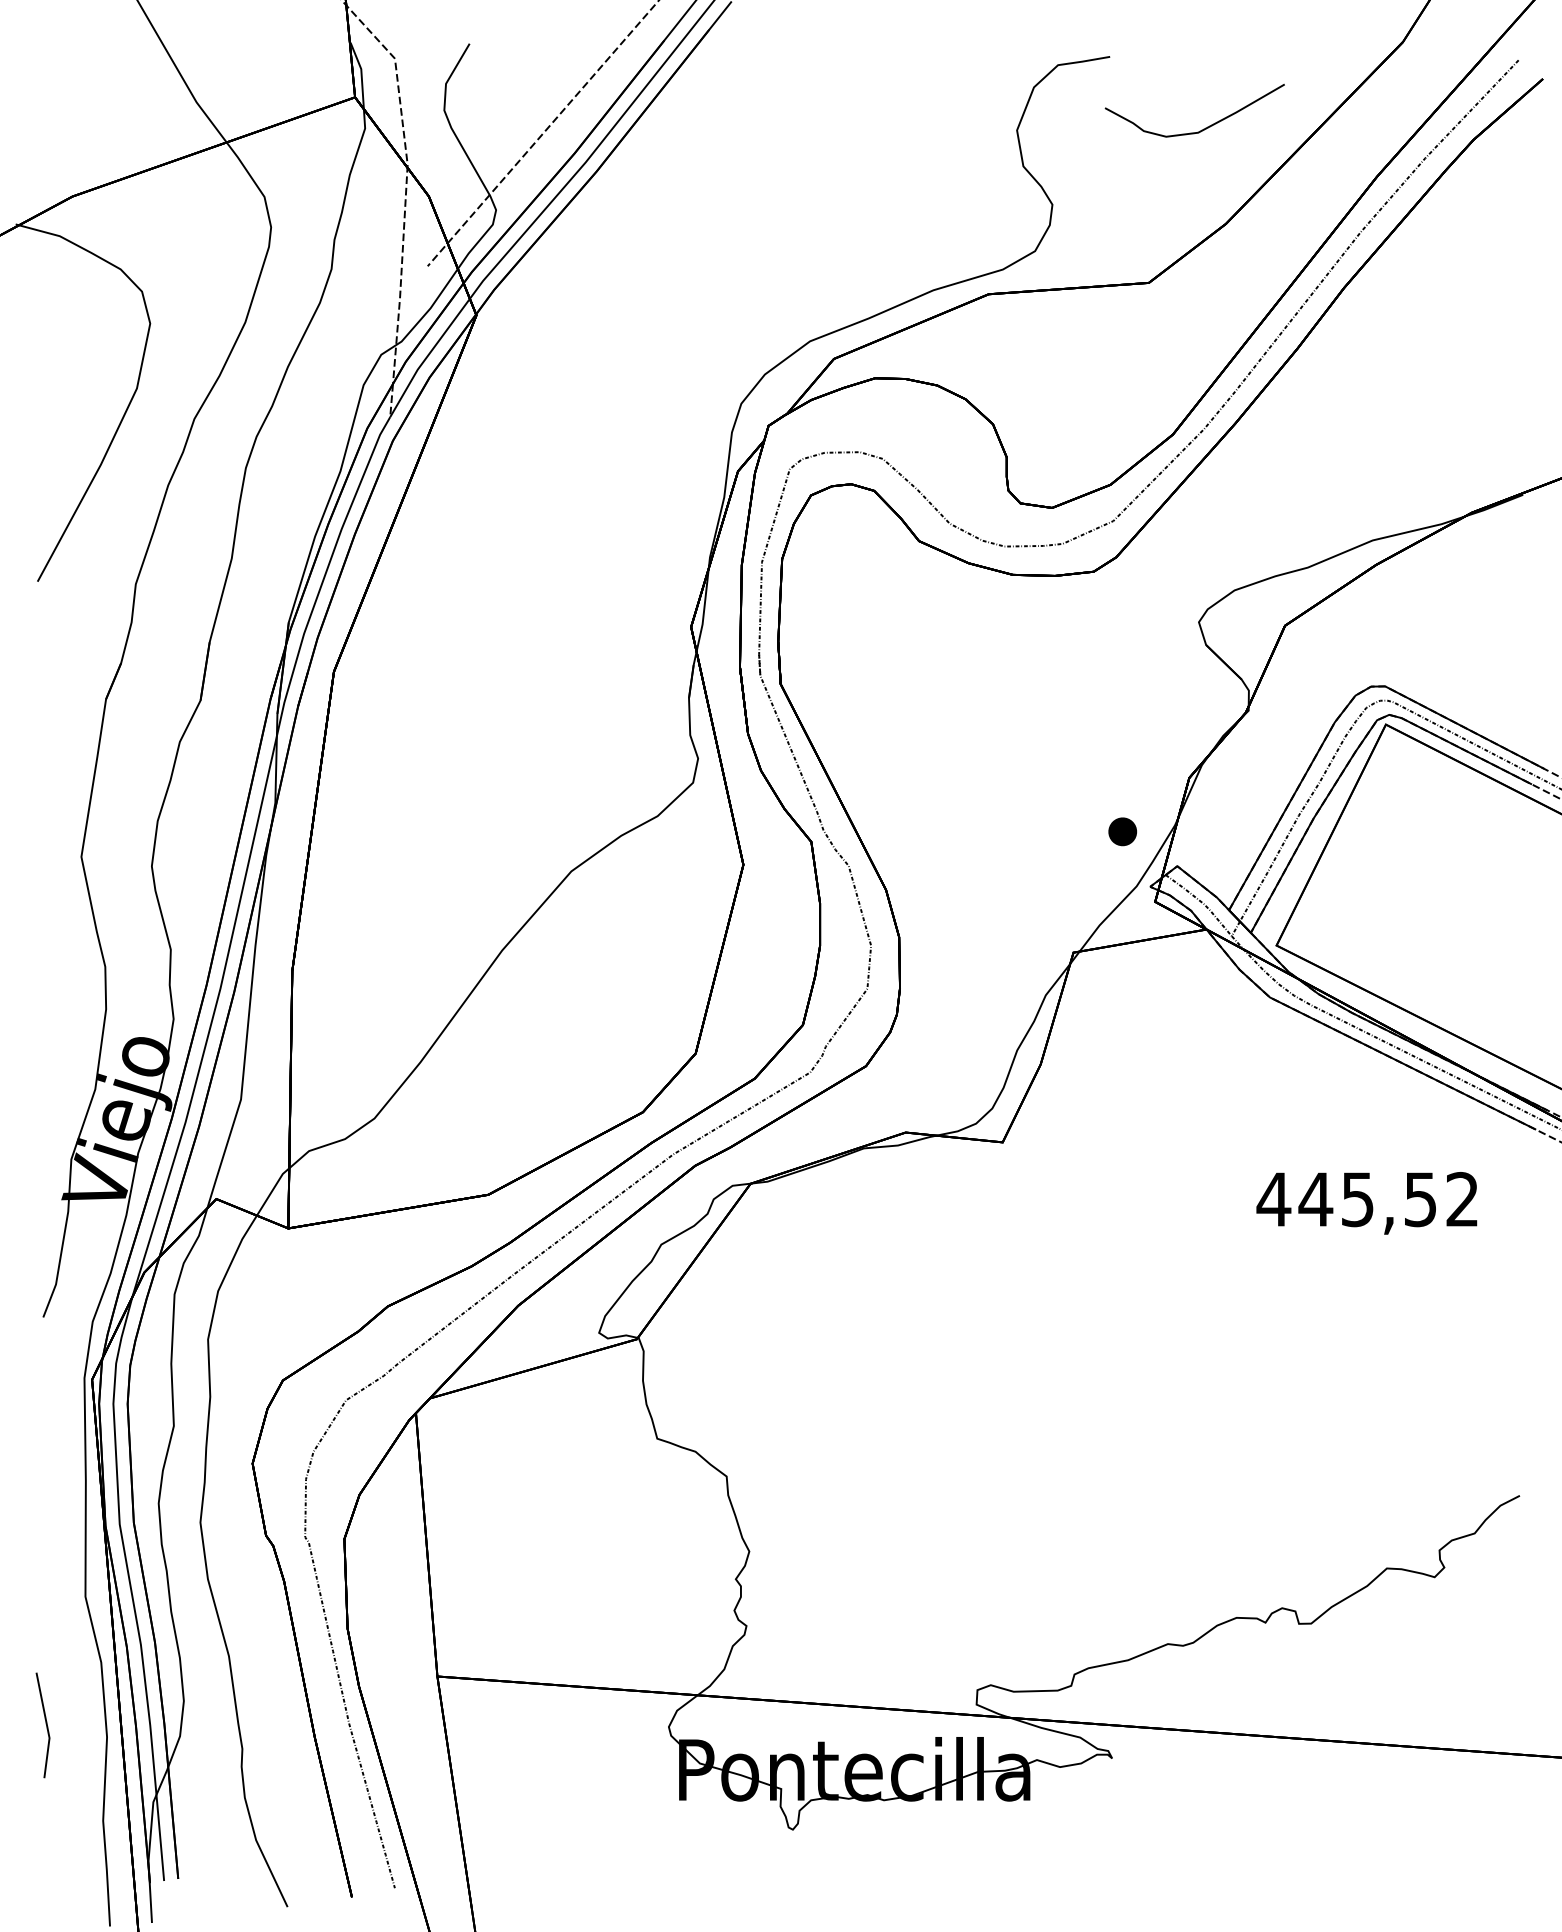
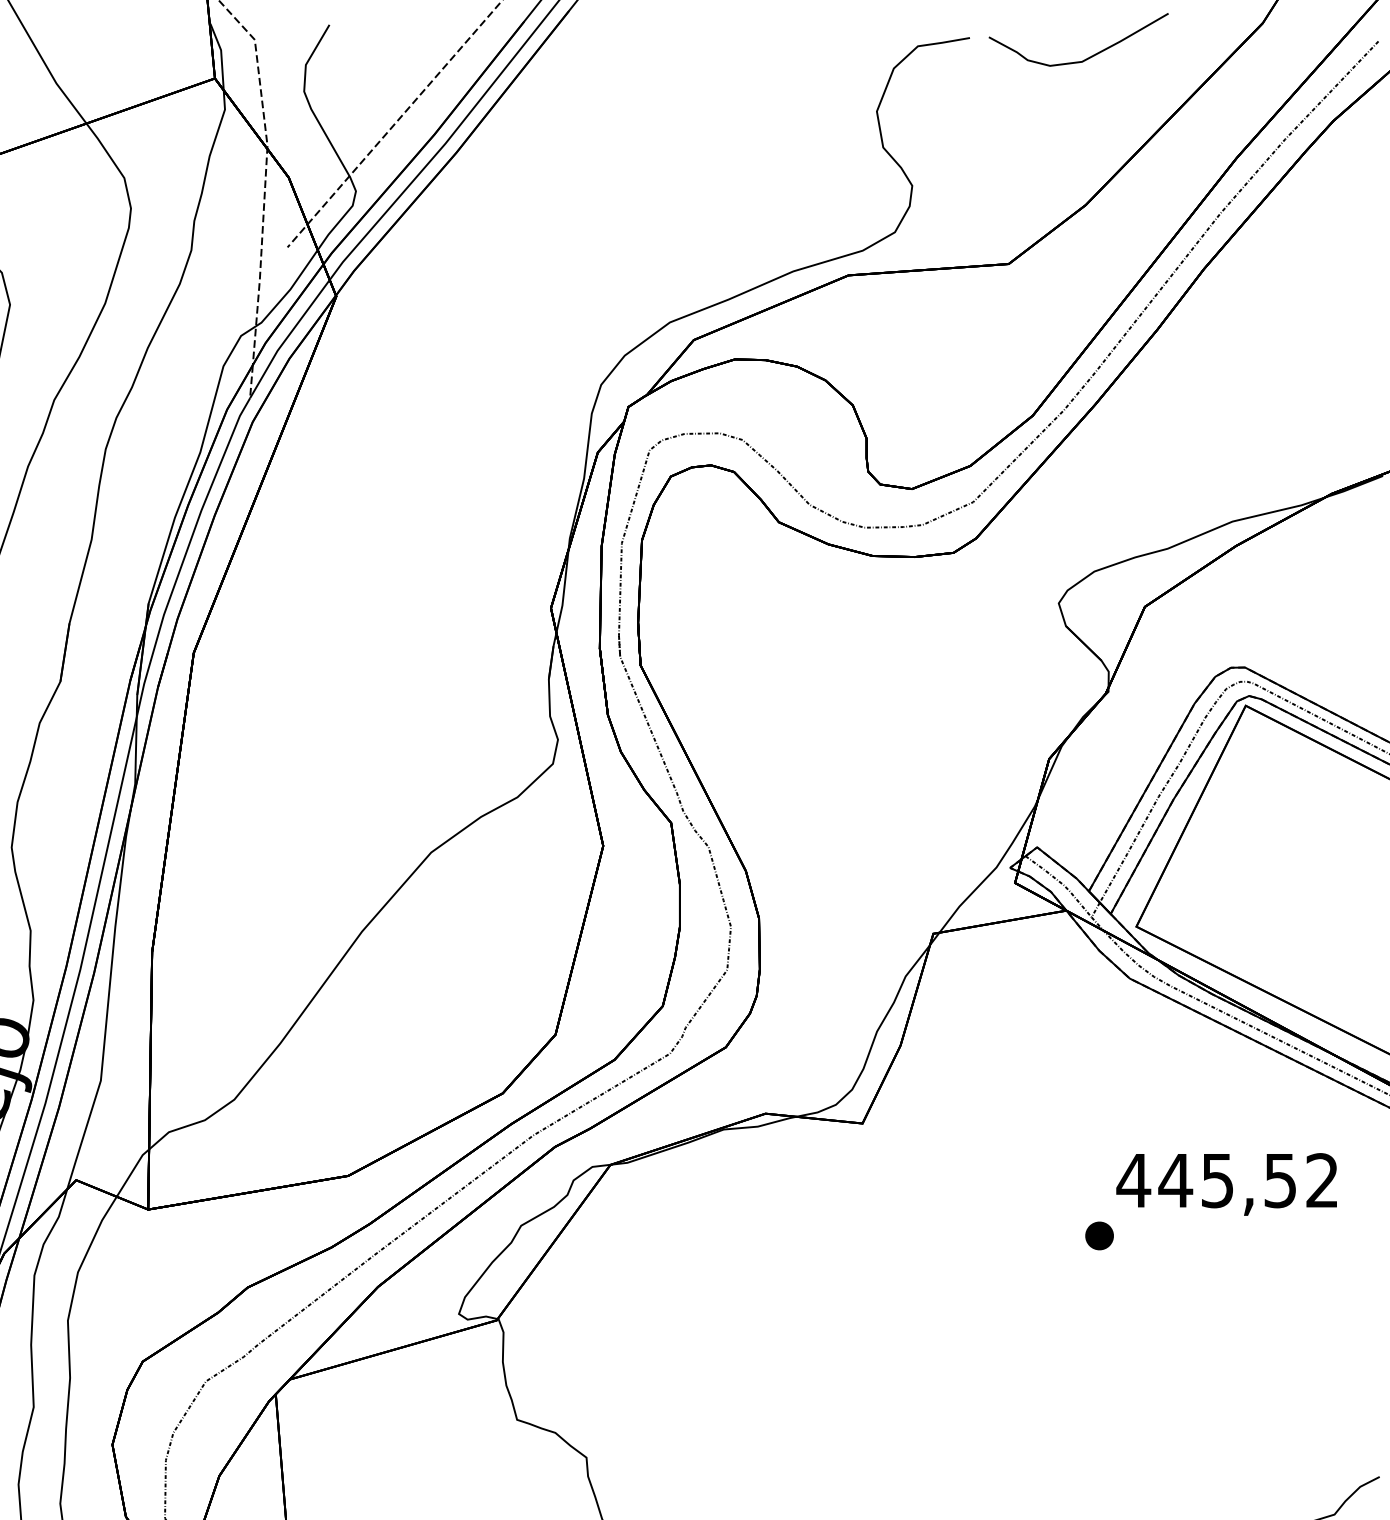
curve: (1203, 128) -> (1087, 57), moved
part: (1122, 831) -> (1099, 1235), moved

